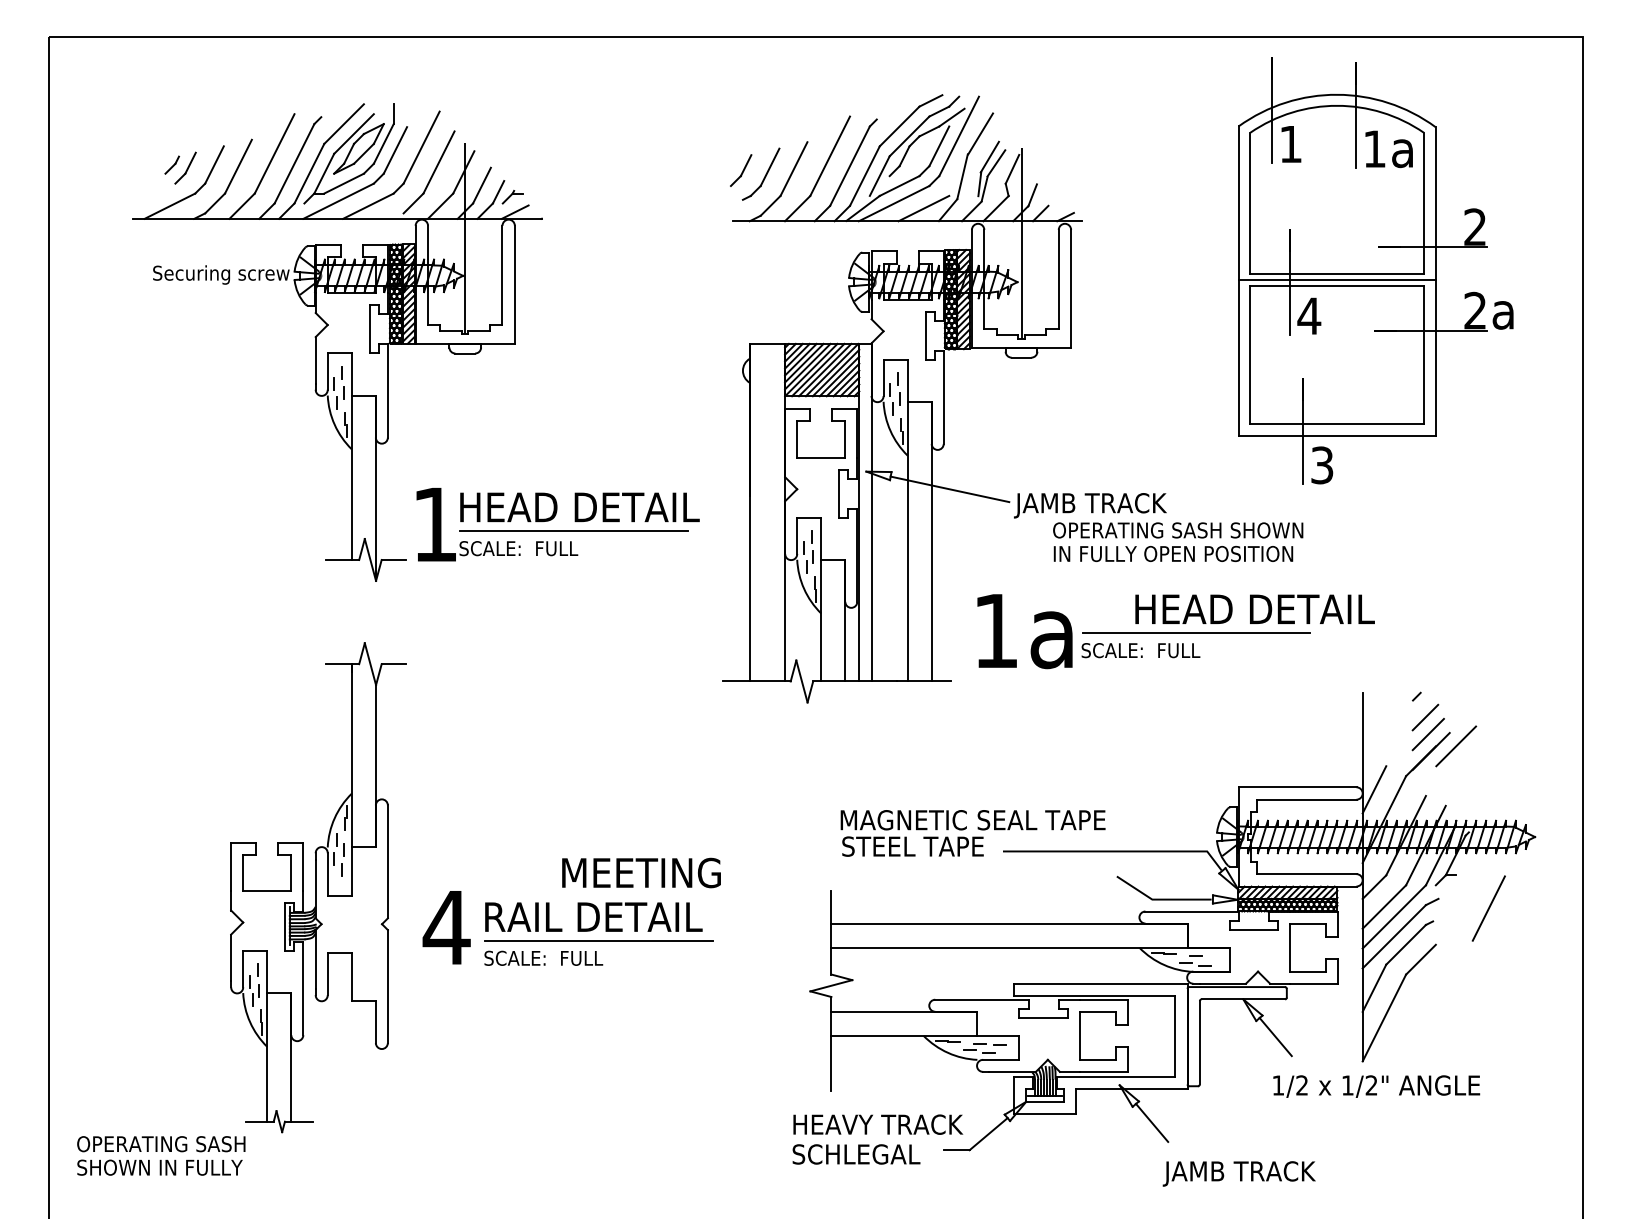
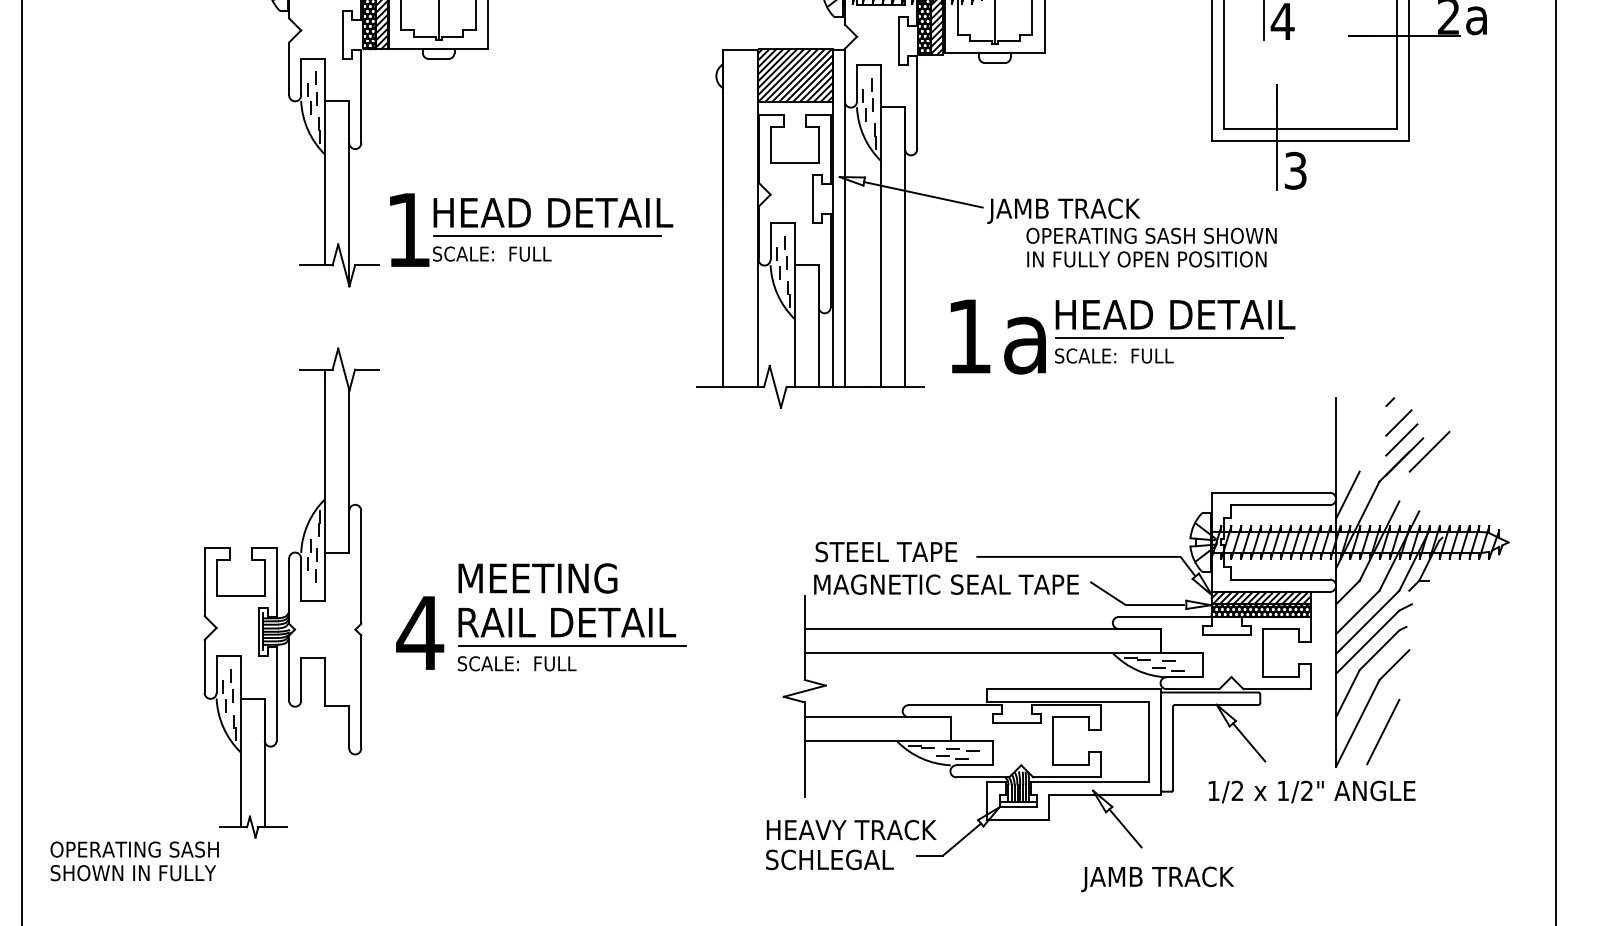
text: (1254, 608) -> (1174, 313), moved
text: (972, 820) -> (945, 584), moved
text: (641, 872) -> (537, 577), moved
line: (1488, 908) -> (1382, 731), moved
text: (1376, 1086) -> (1311, 791), moved
text: (1238, 1173) -> (1156, 878), moved

